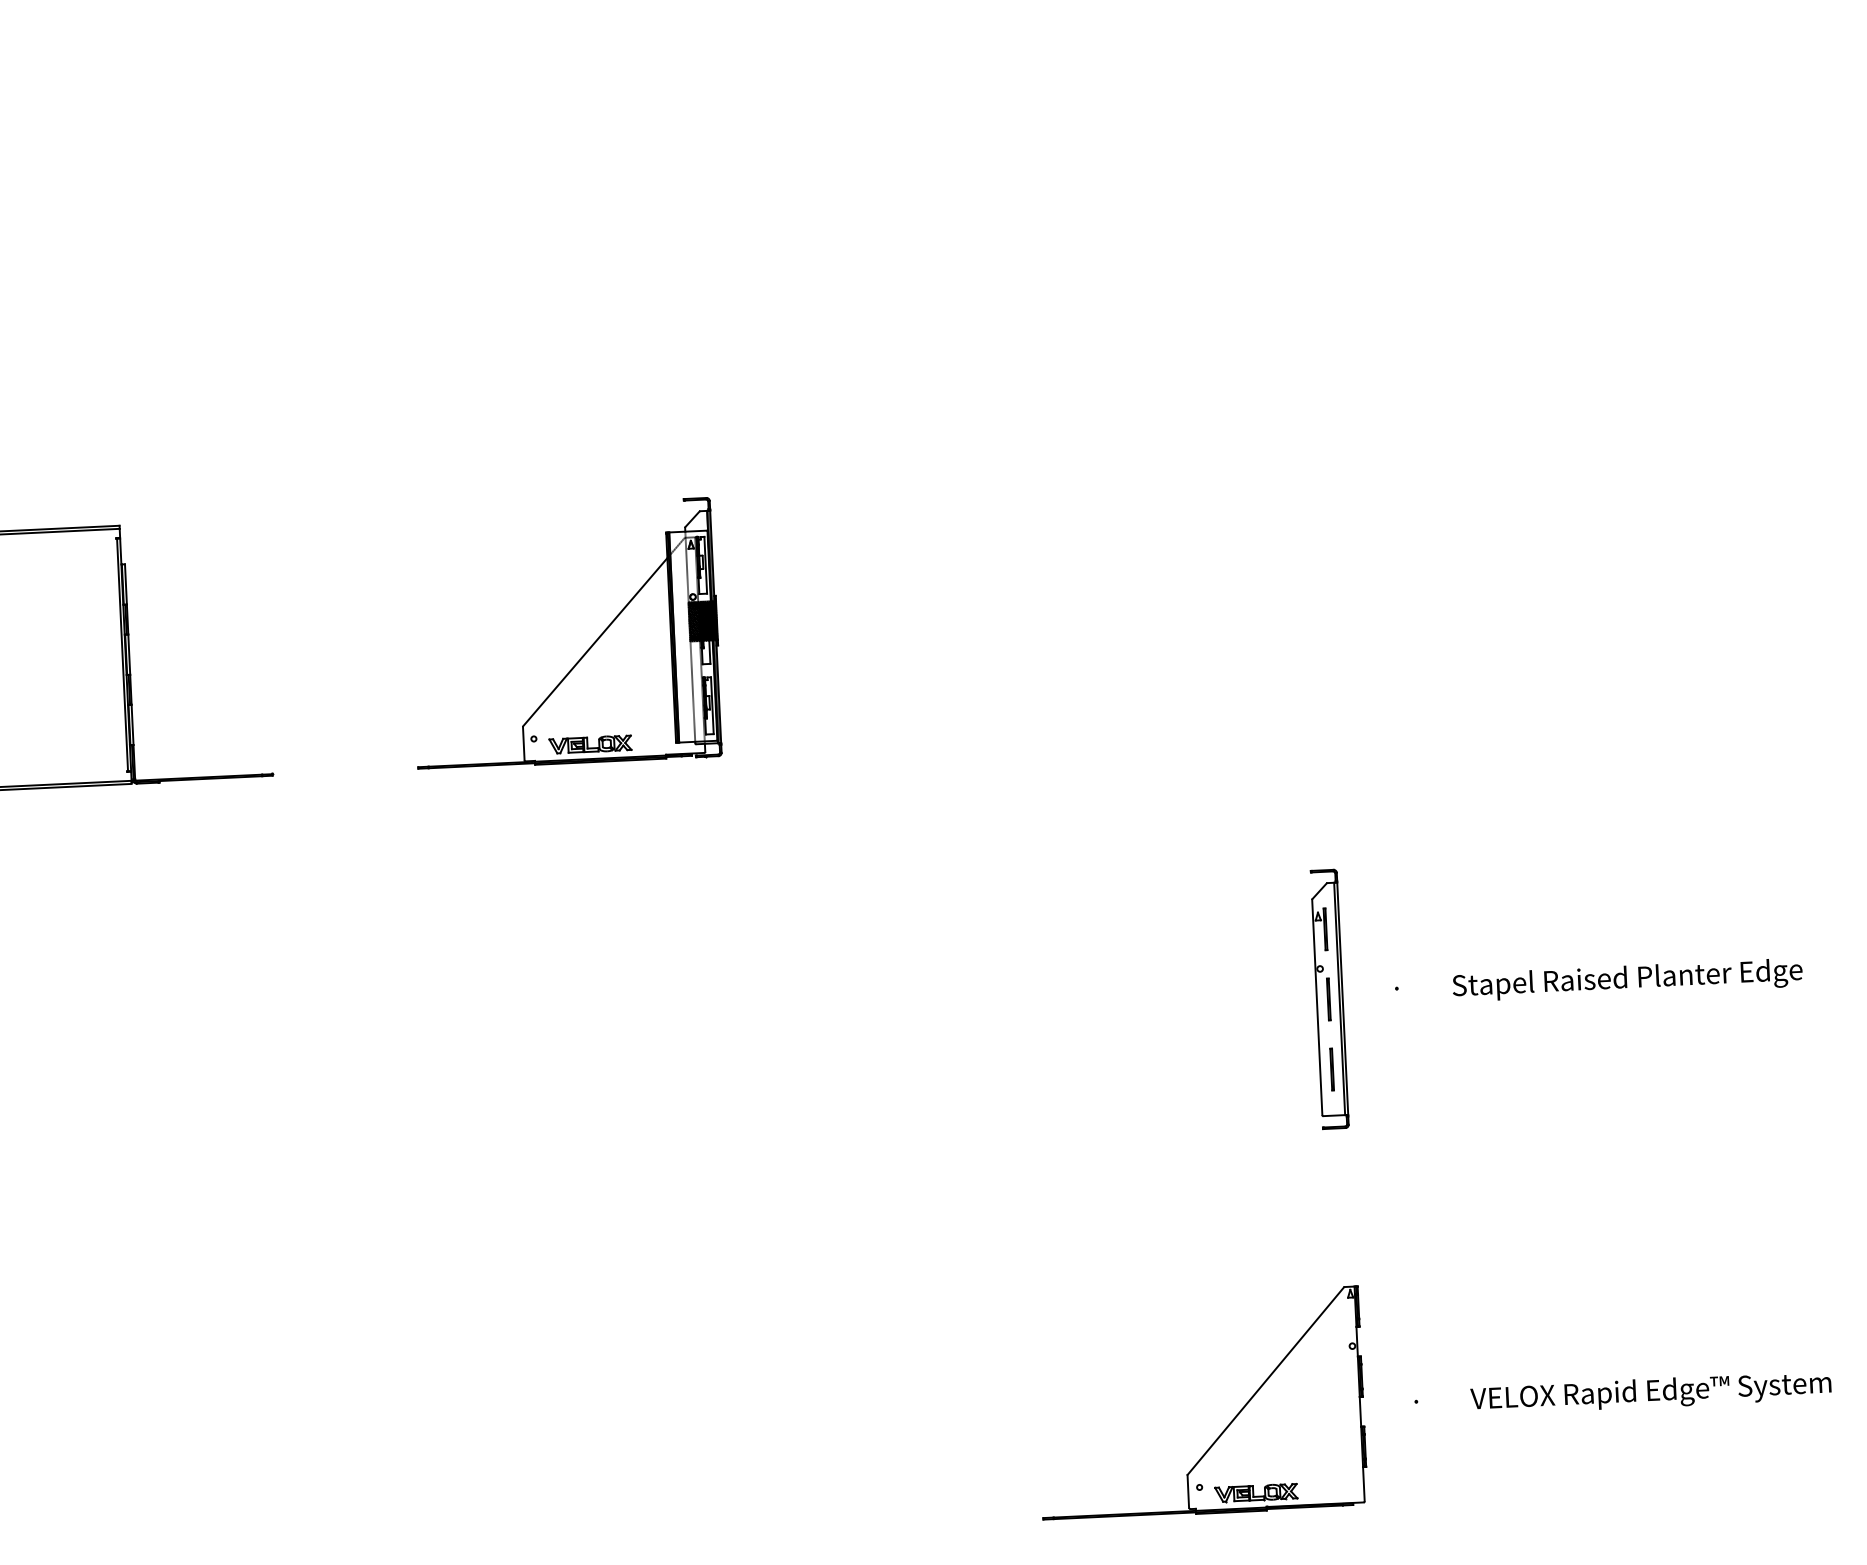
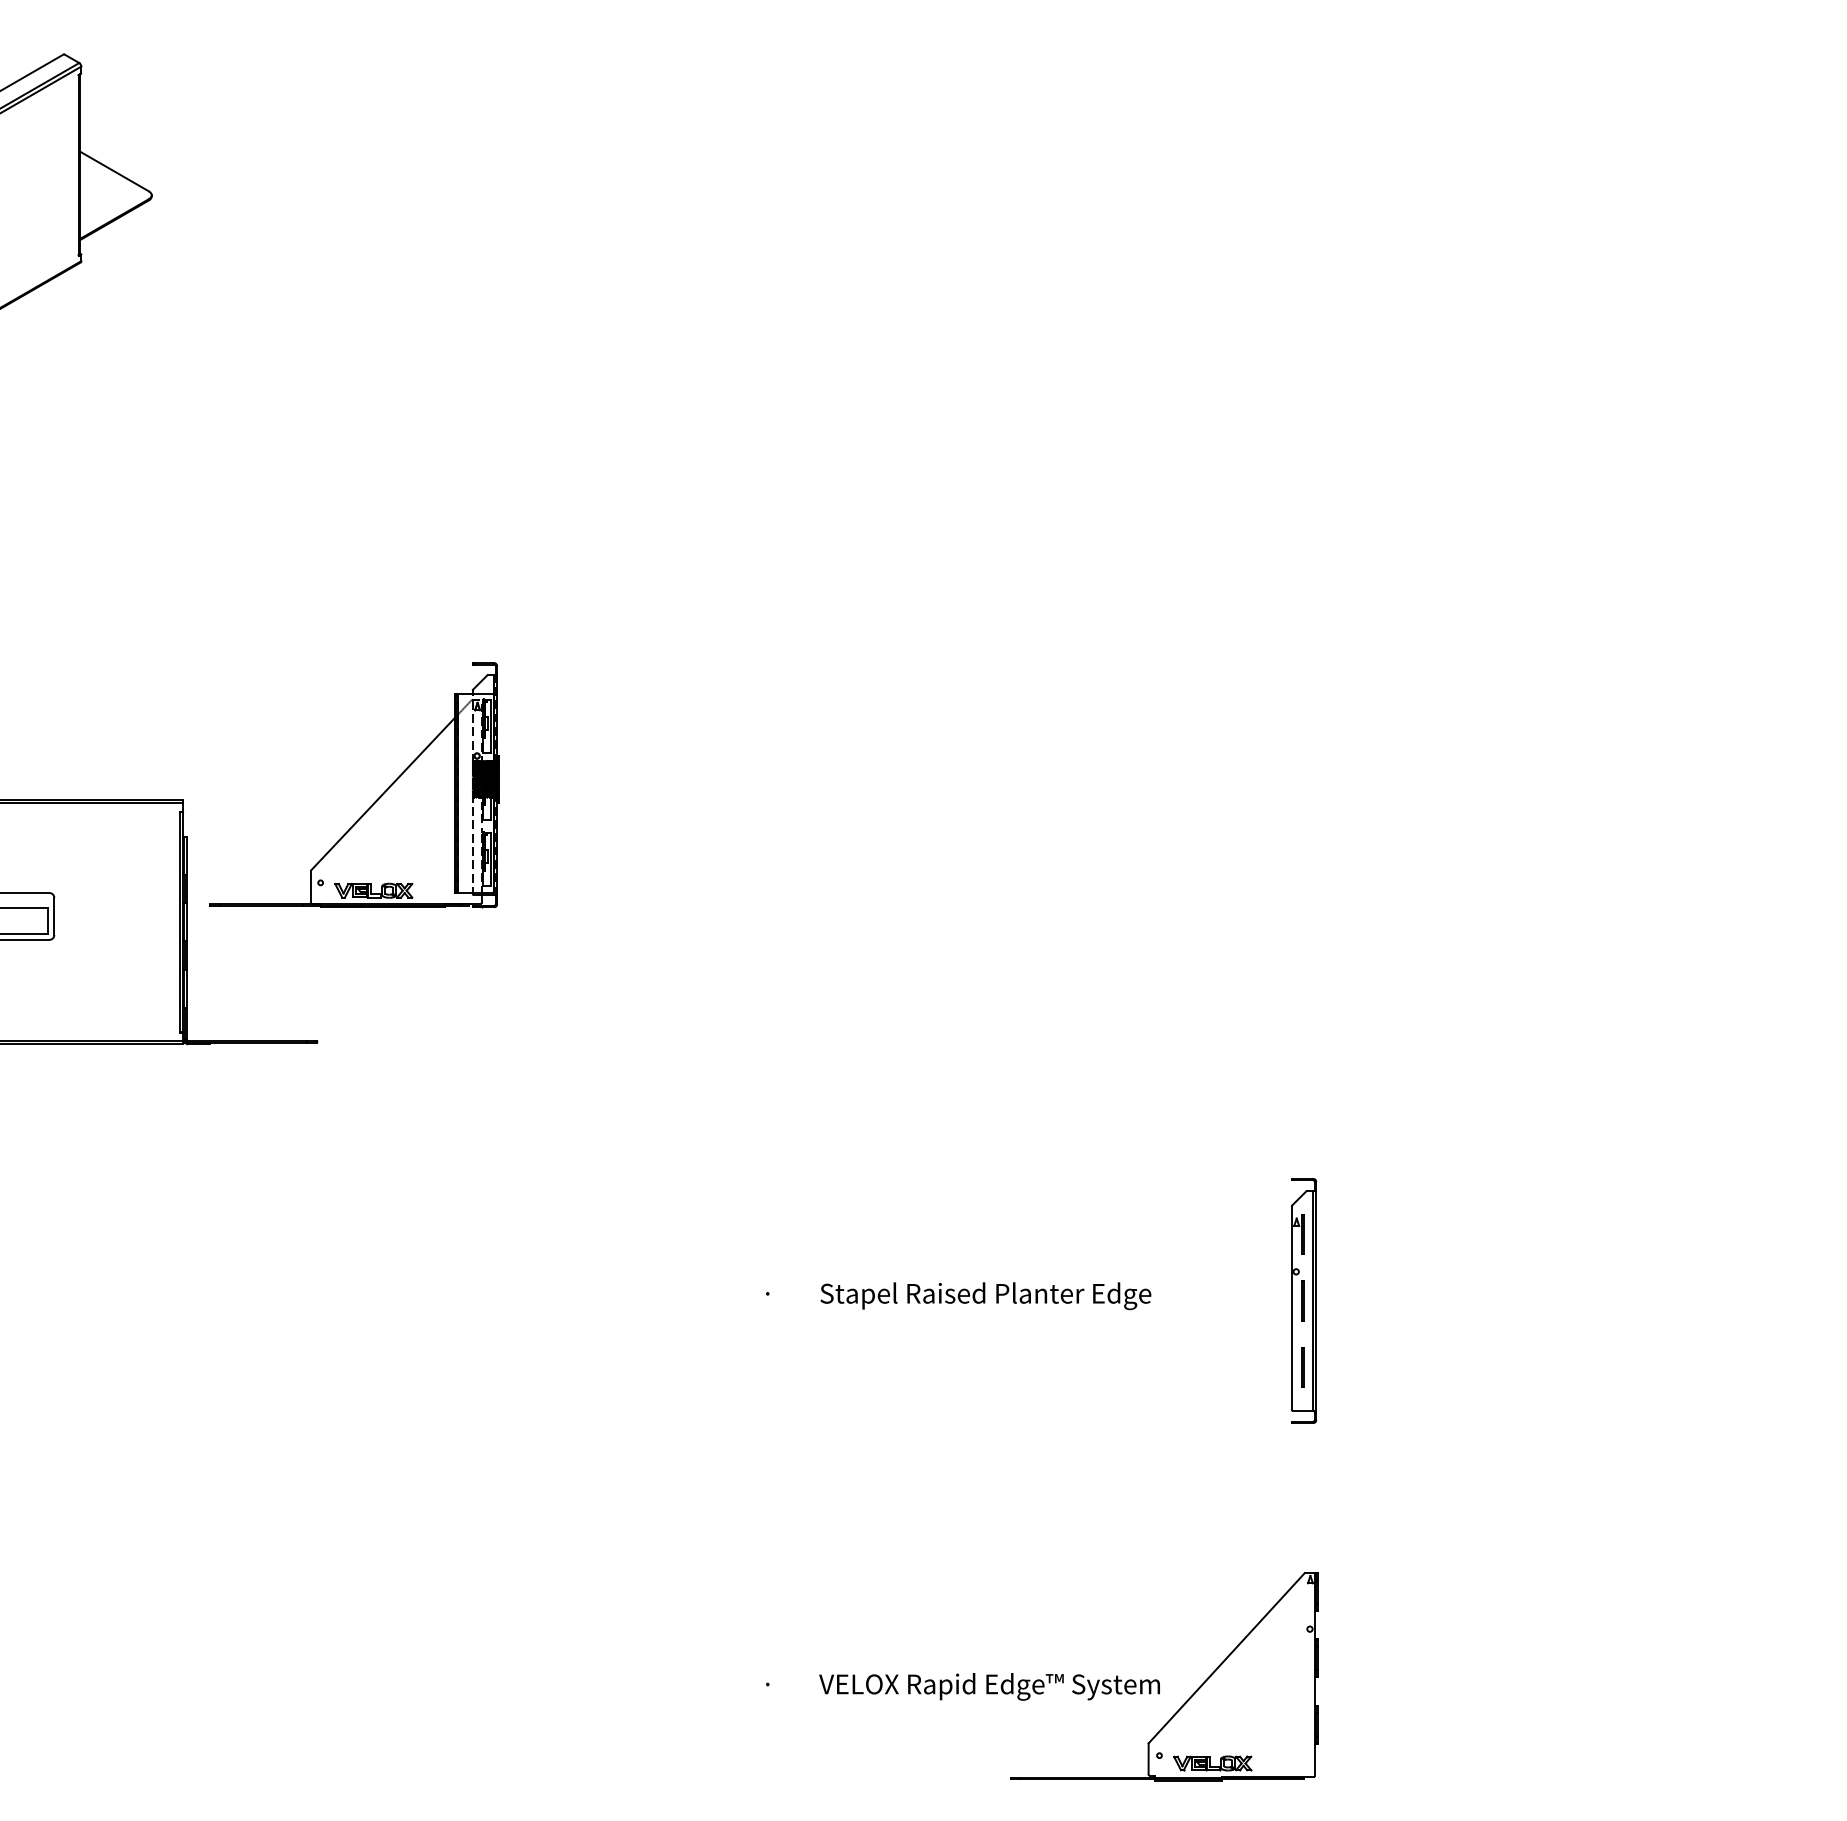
part: (584, 652) -> (372, 803), moved
text: (1612, 1187) -> (962, 1491), moved

